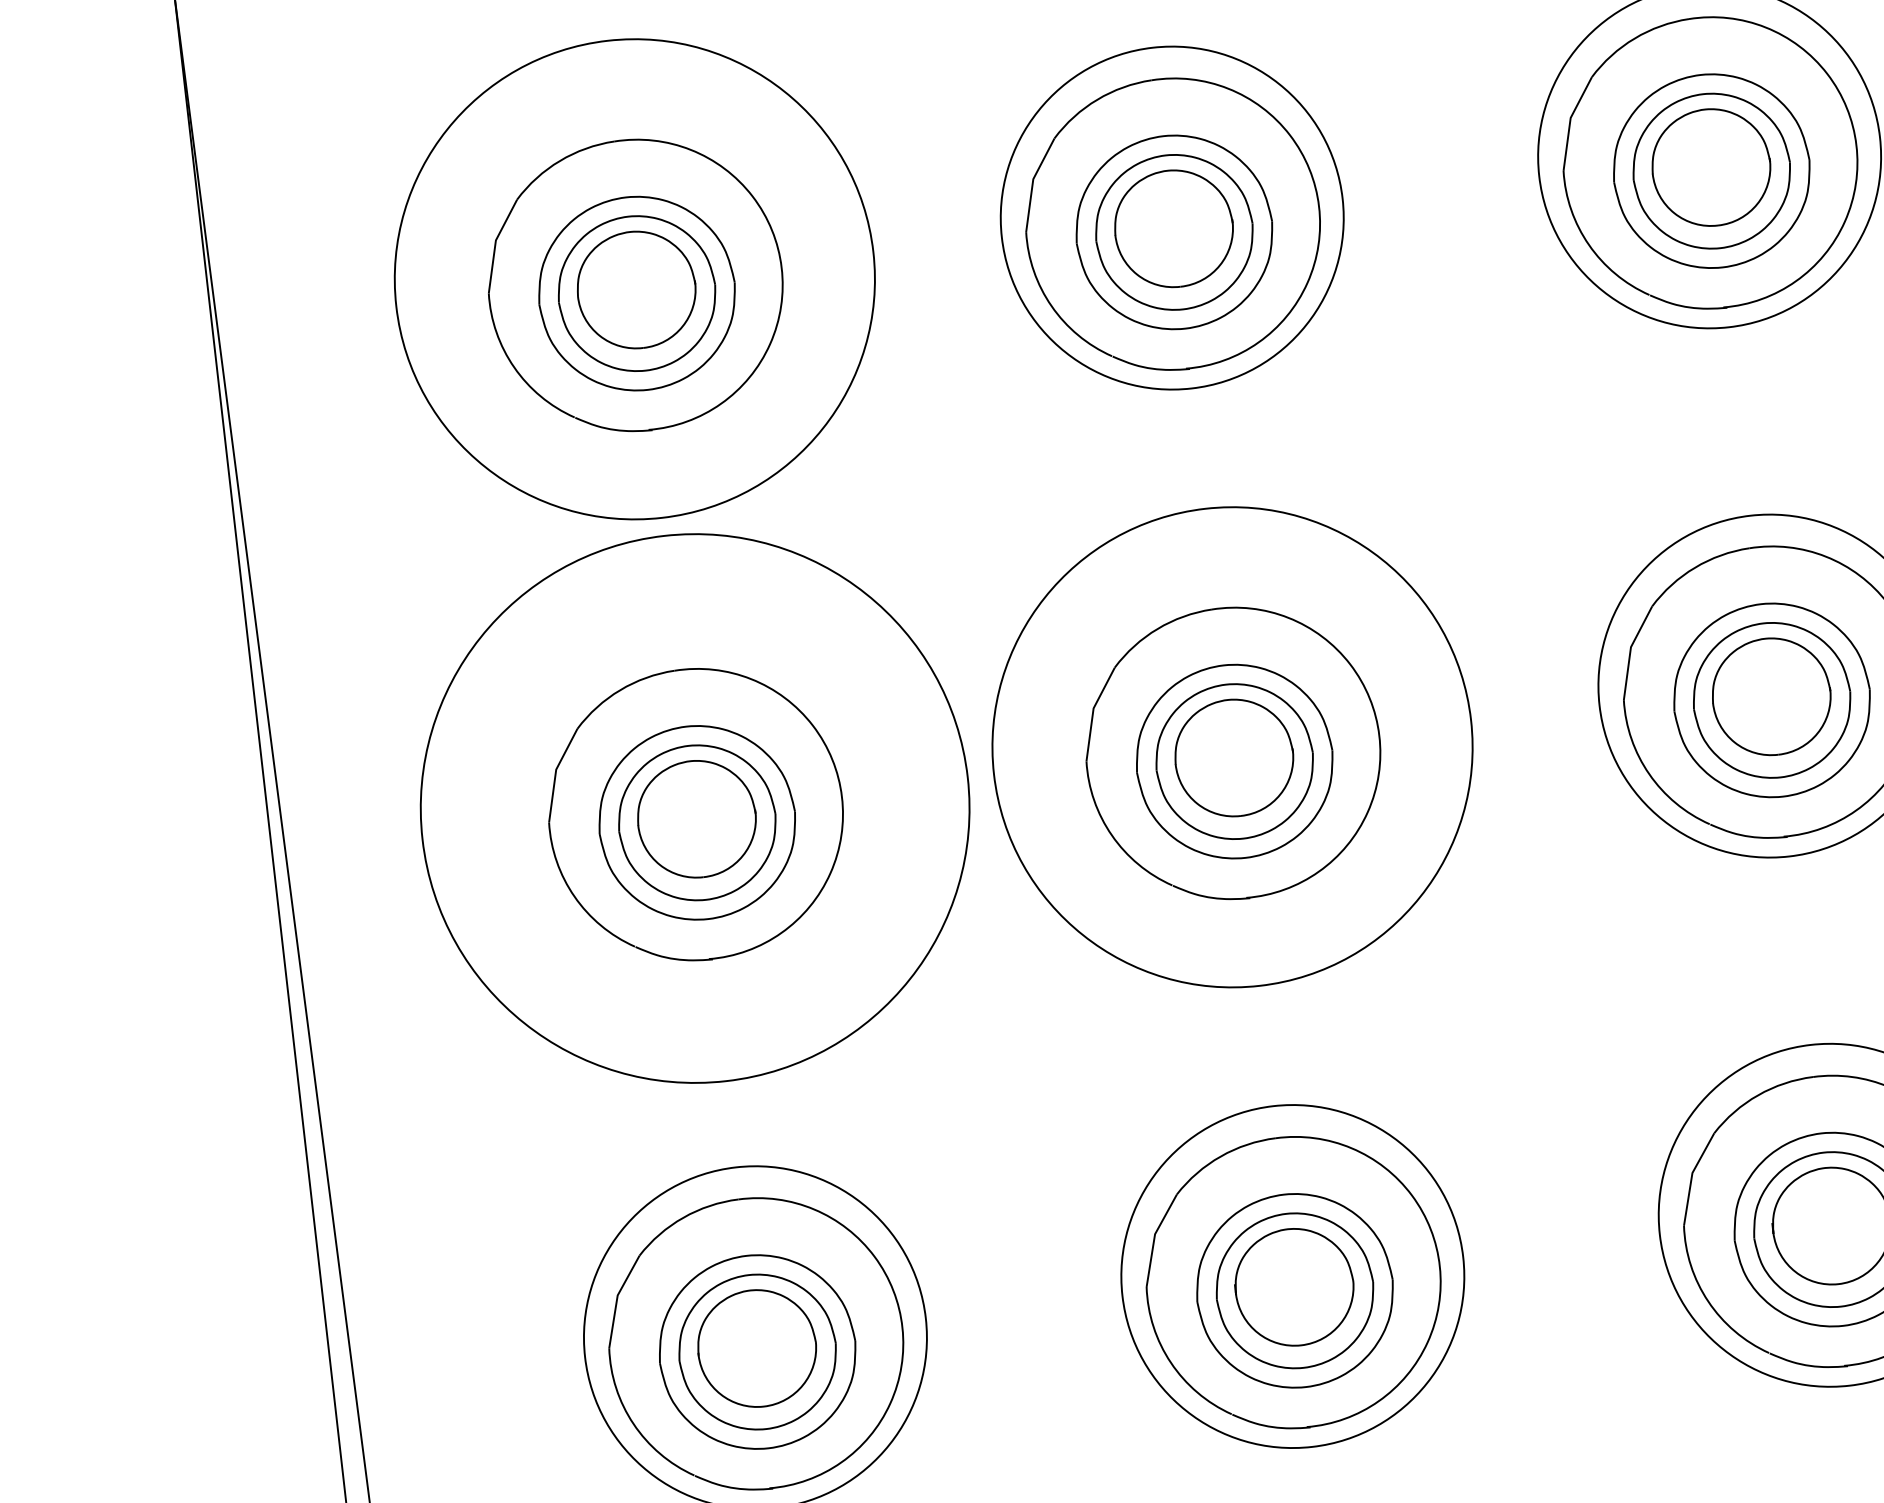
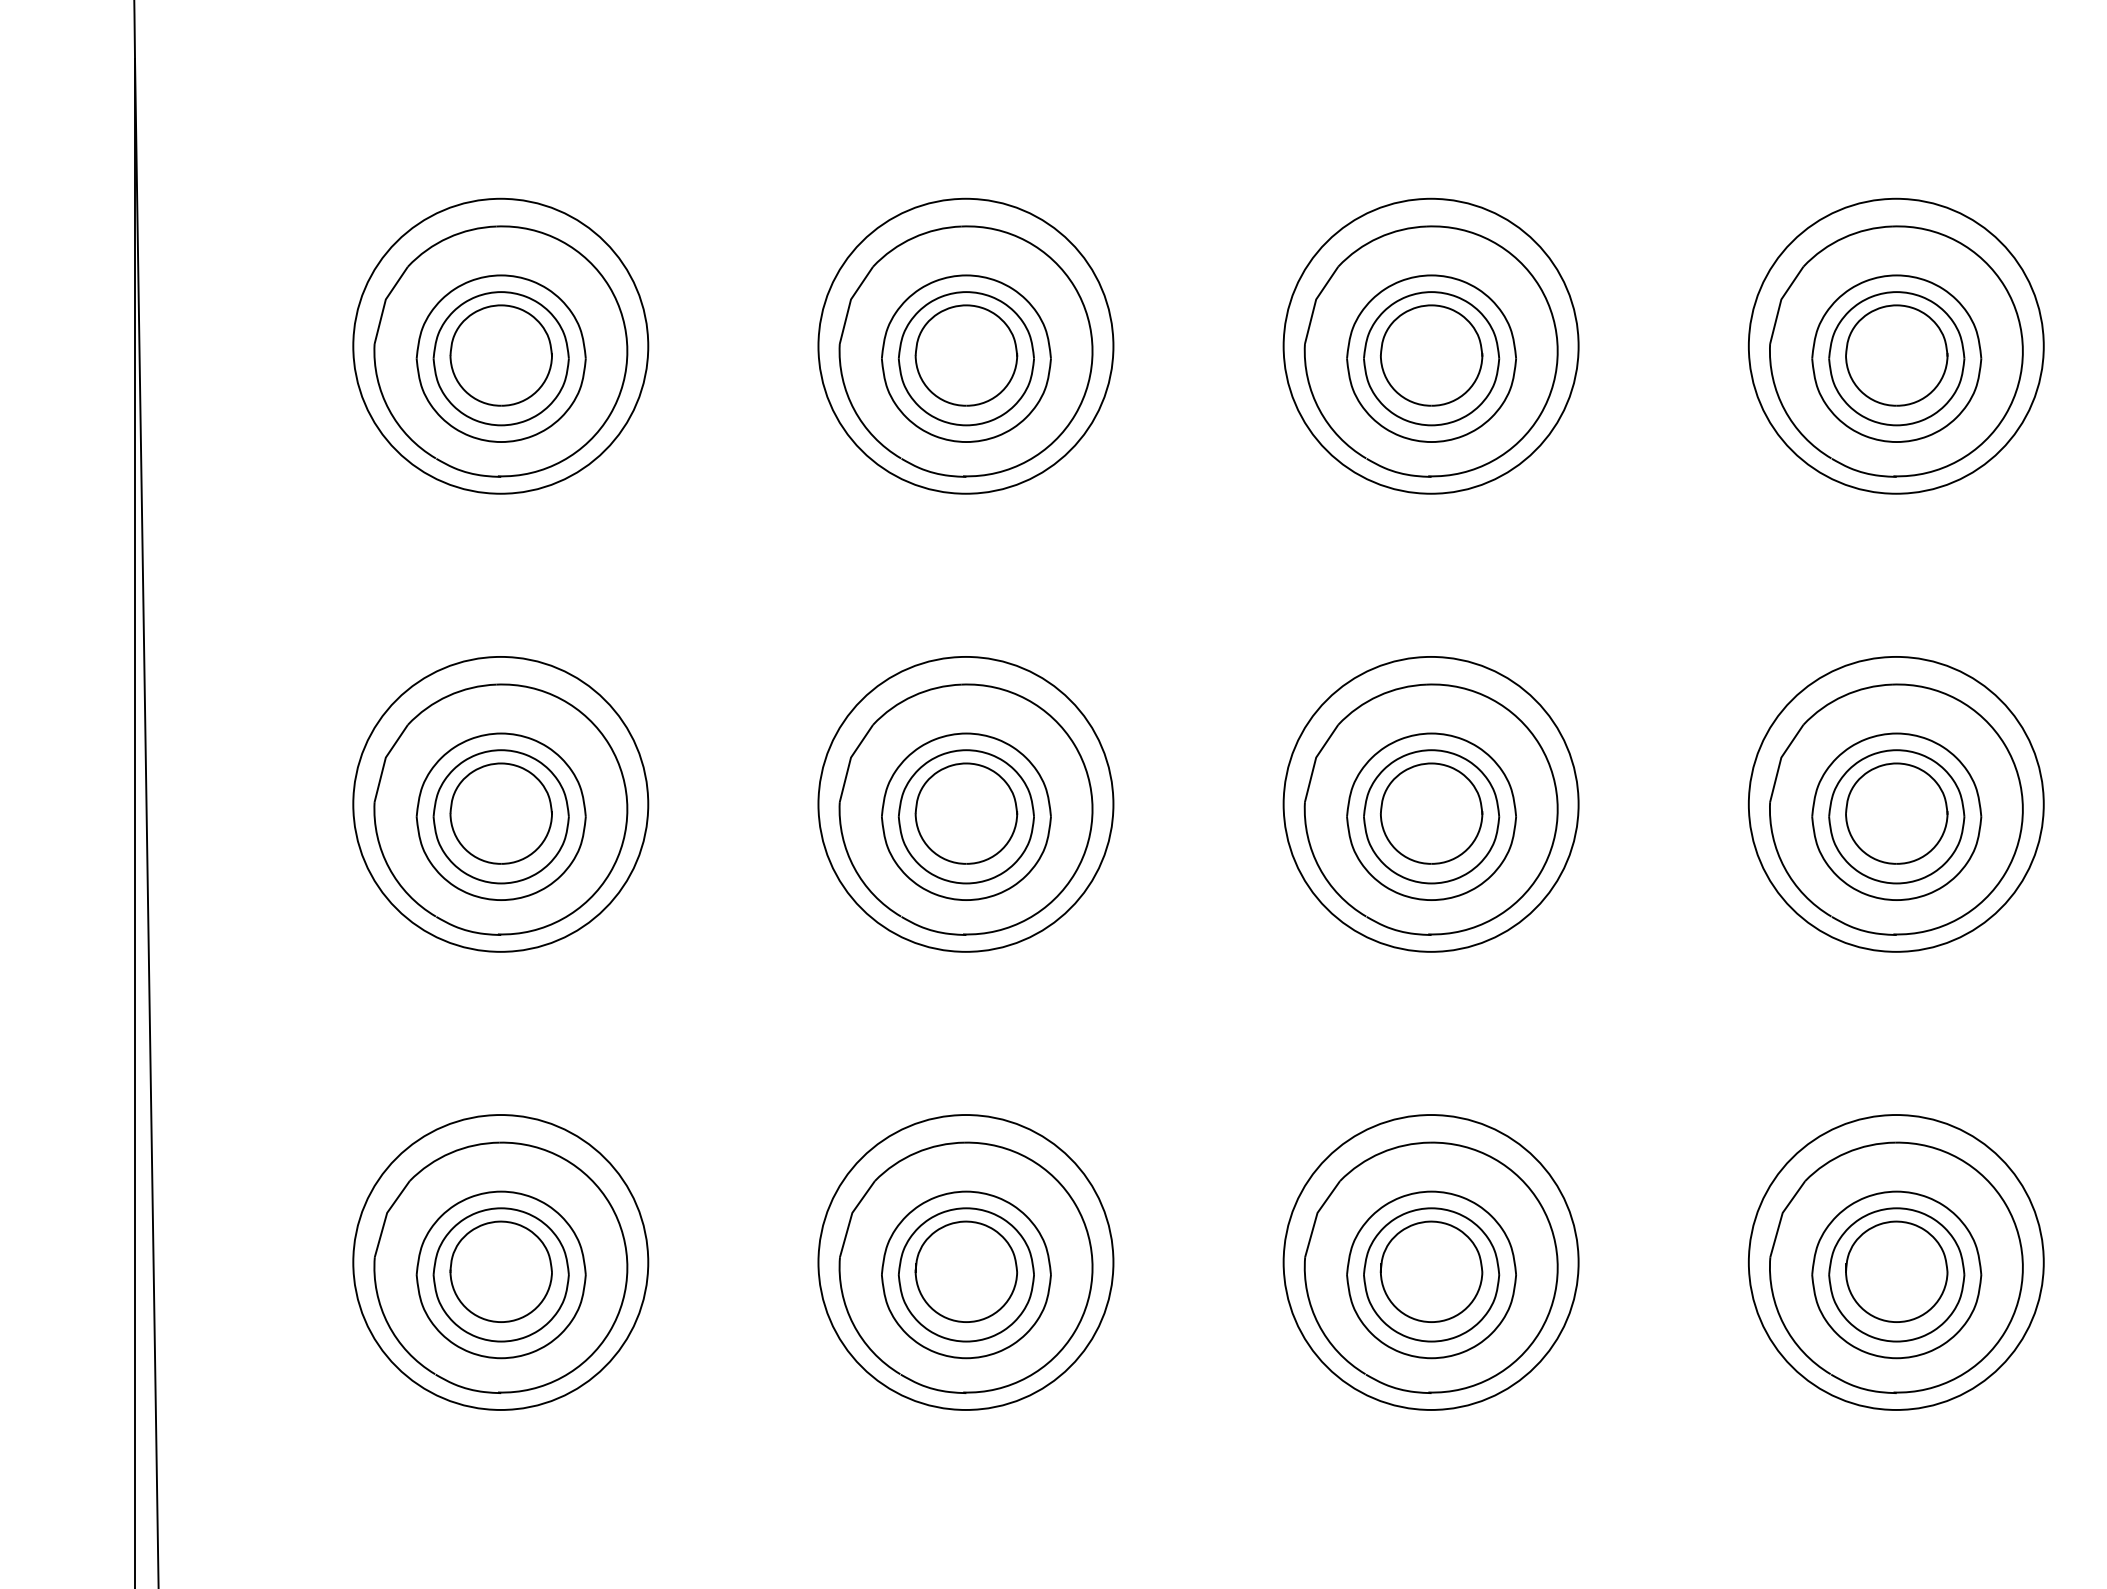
circle: (634, 278) -> (500, 345), size x0.71
circle: (1231, 746) -> (965, 803), size x0.71
circle: (694, 807) -> (500, 803), size x0.62

